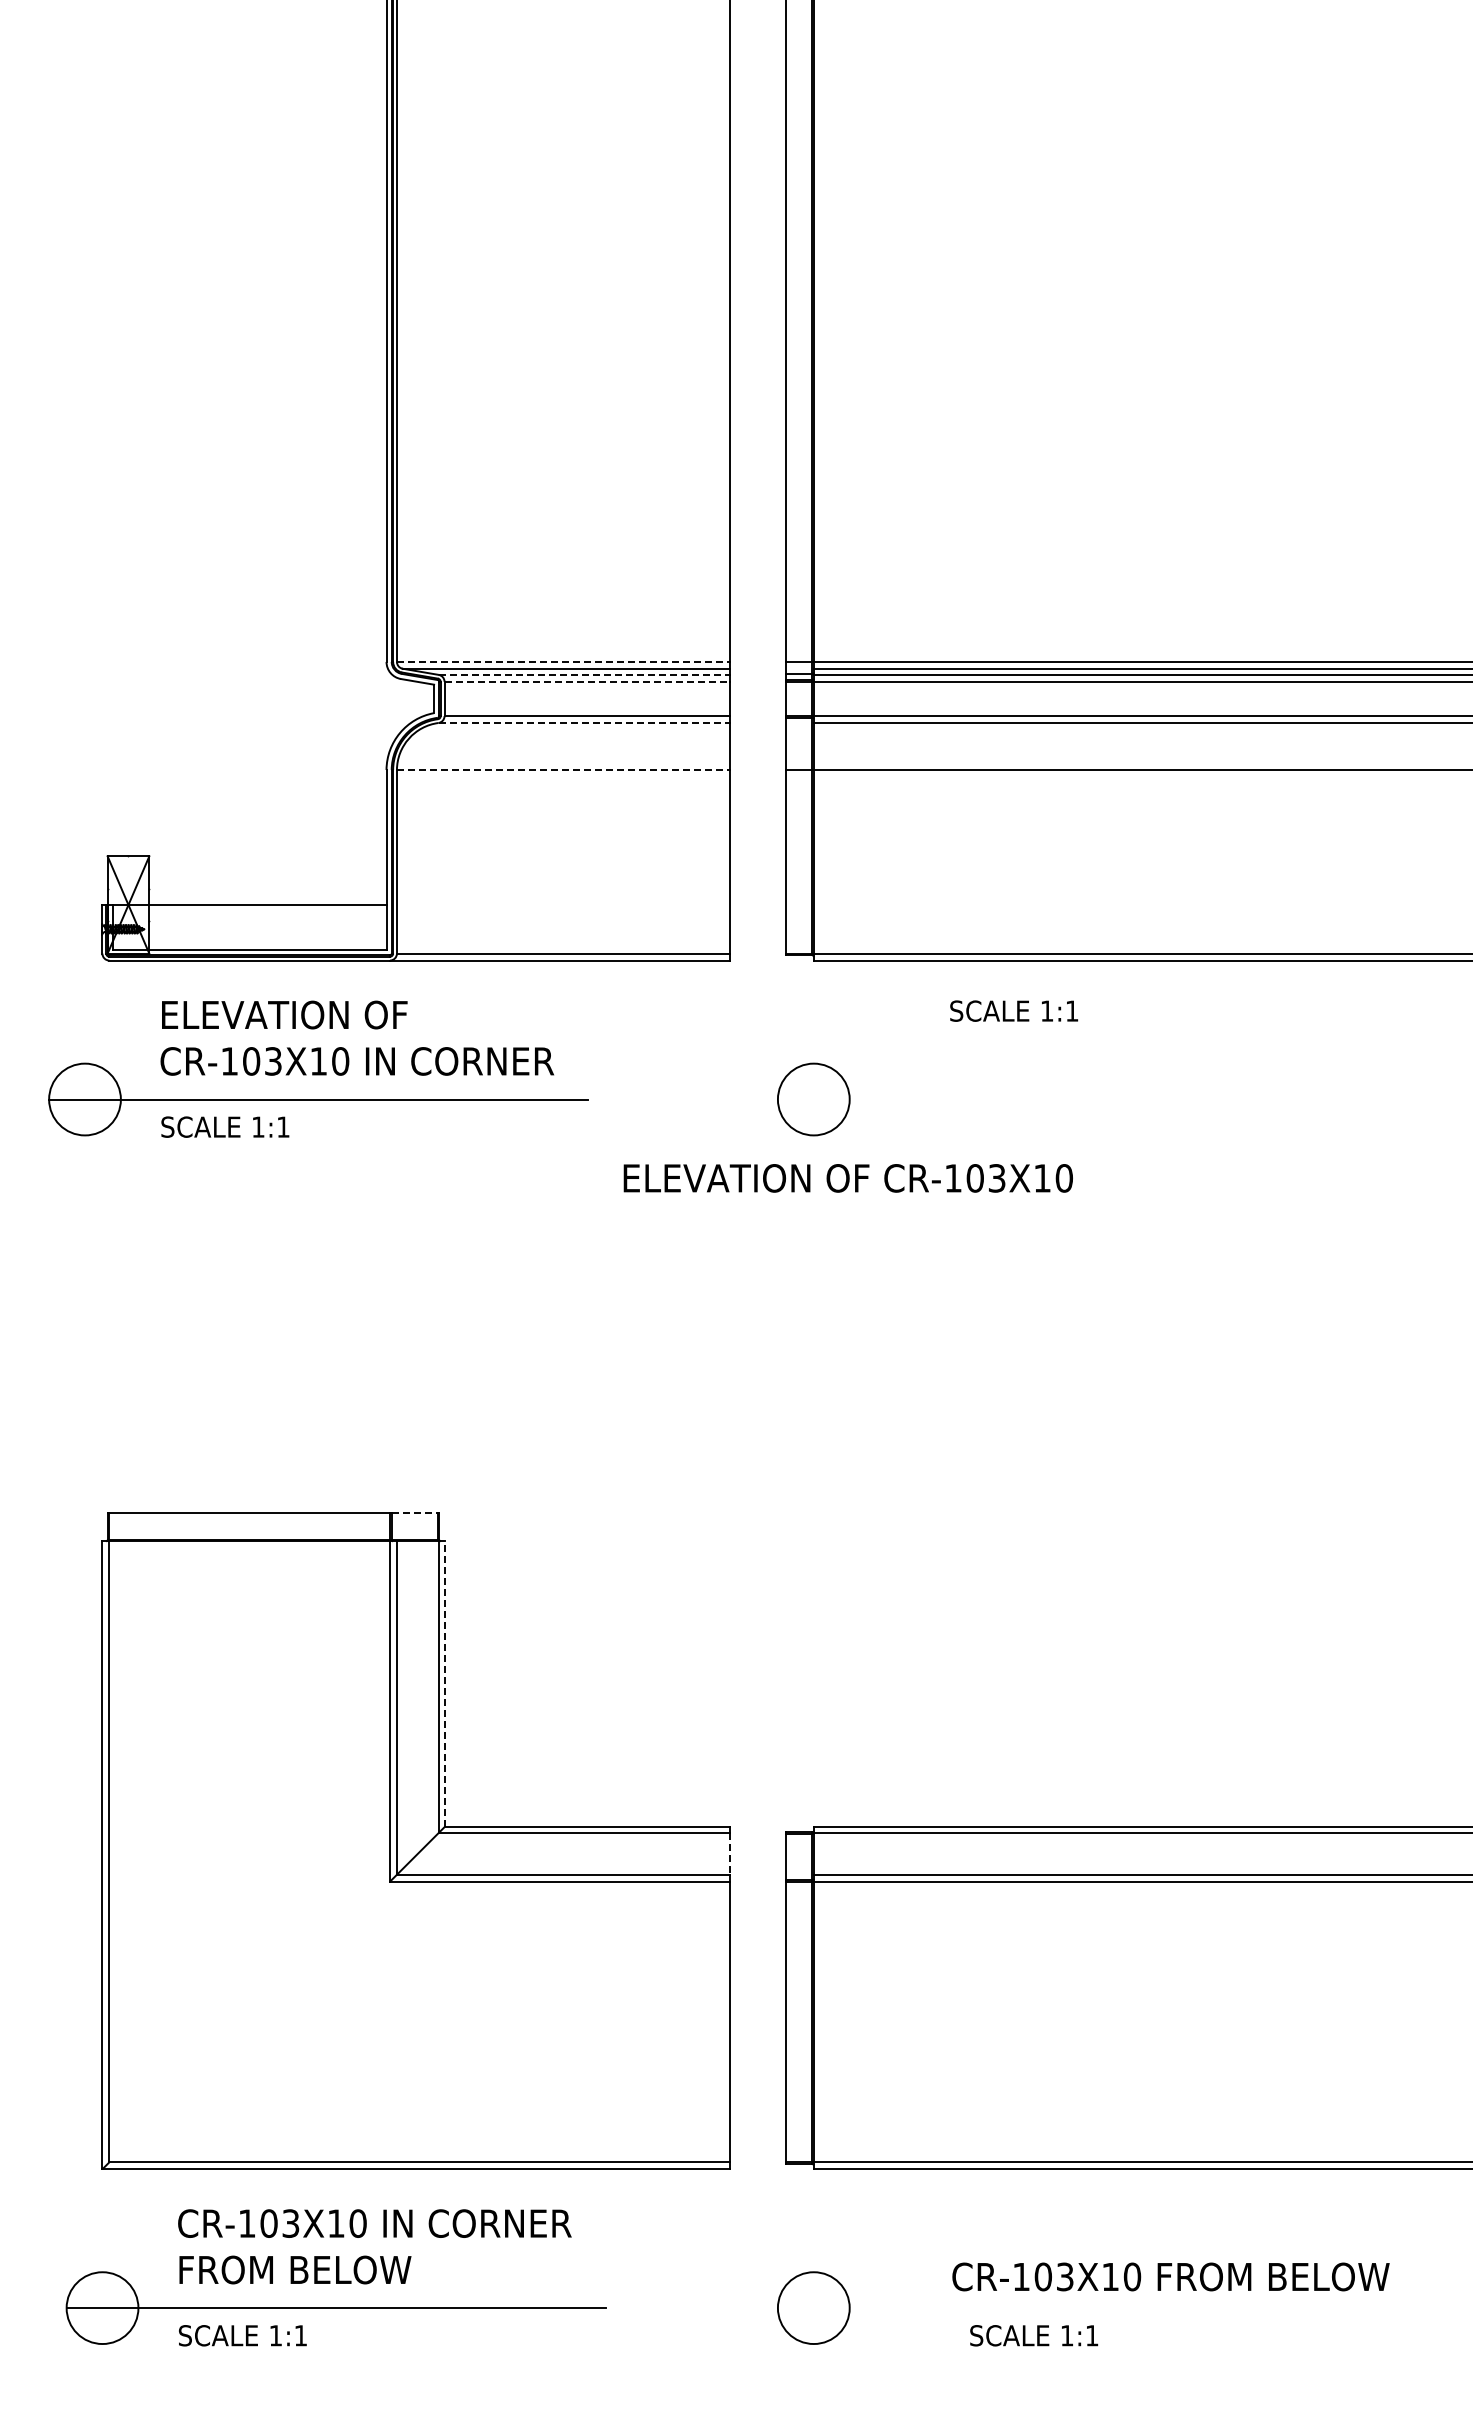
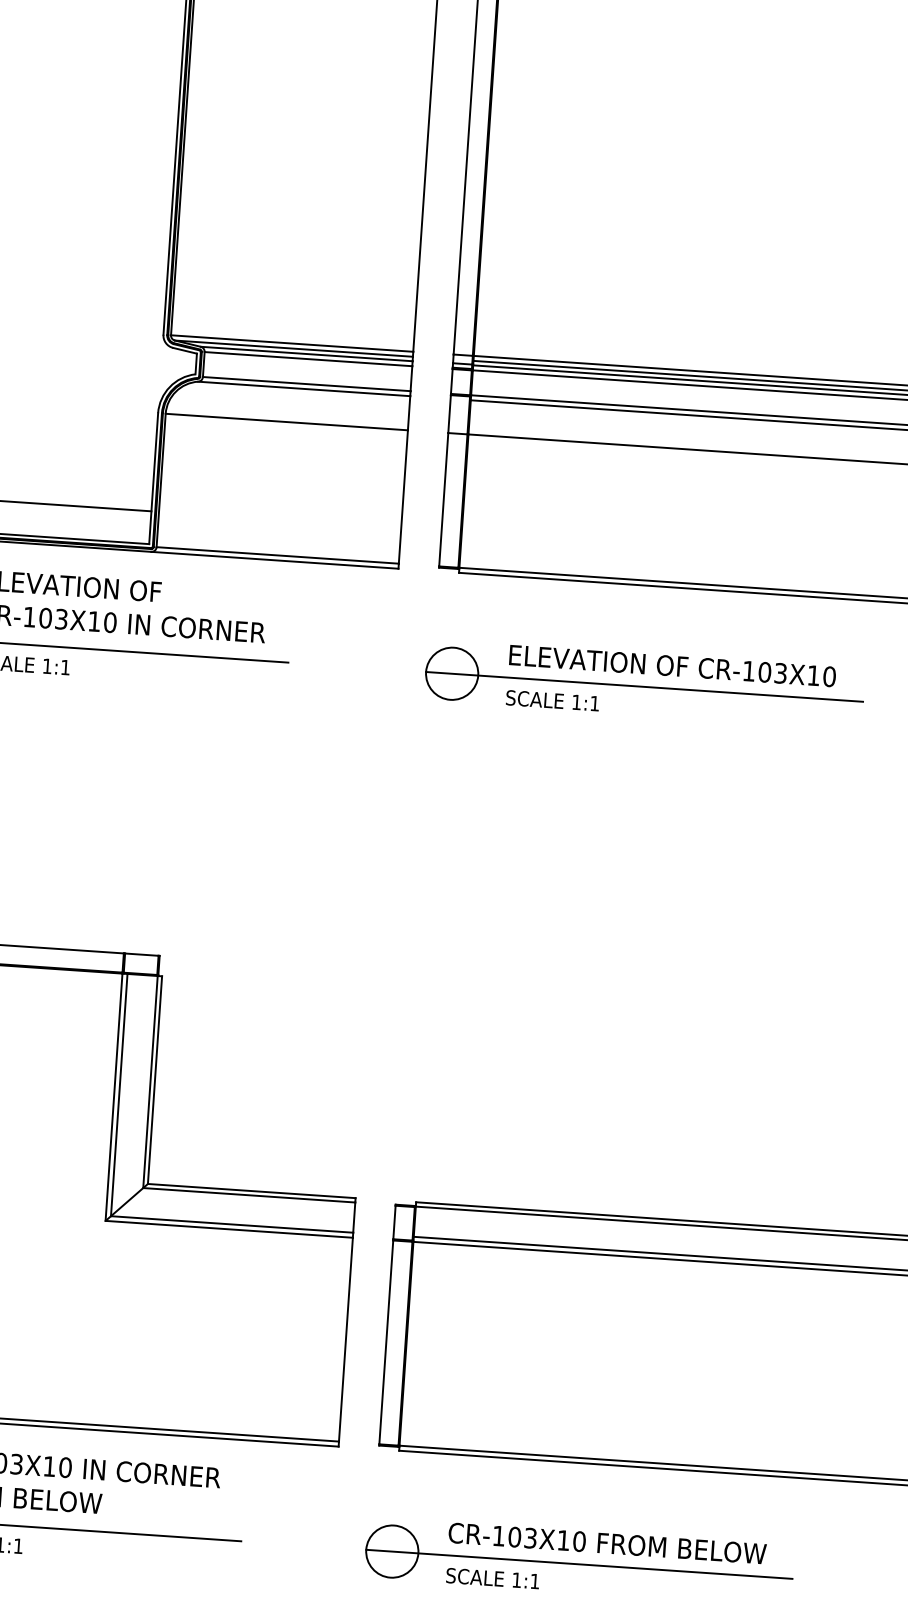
line: (563, 661) -> (292, 343), dashed -> solid
line: (584, 674) -> (306, 353), dashed -> solid
line: (587, 681) -> (308, 358), dashed -> solid
line: (584, 723) -> (304, 389), dashed -> solid
line: (563, 770) -> (286, 422), dashed -> solid
text: (1014, 1010) -> (553, 700), moved
line: (1078, 1099) -> (644, 686), added
text: (847, 1178) -> (672, 666), moved
line: (415, 1513) -> (142, 954), dashed -> solid
line: (444, 1684) -> (154, 1080), dashed -> solid
line: (730, 1853) -> (354, 1217), dashed -> solid
text: (1170, 2276) -> (607, 1543), moved
line: (1070, 2308) -> (578, 1564), added
text: (1034, 2335) -> (493, 1578), moved

